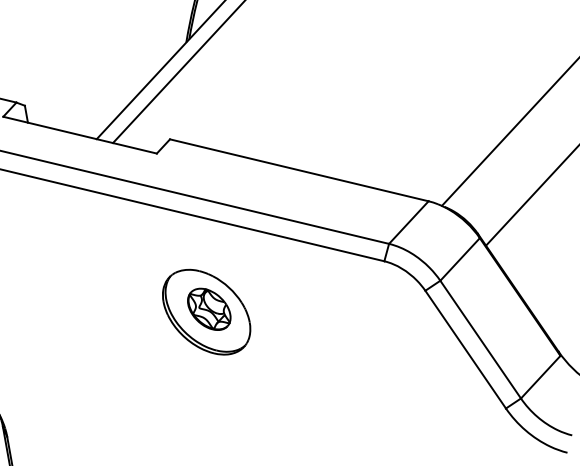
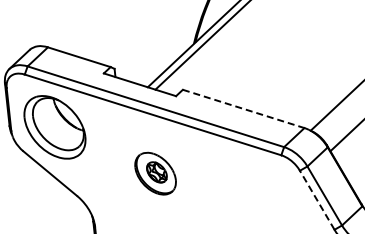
line: (298, 169) -> (243, 108), solid -> dashed
part: (206, 311) -> (155, 173), moved
line: (464, 348) -> (316, 199), solid -> dashed

